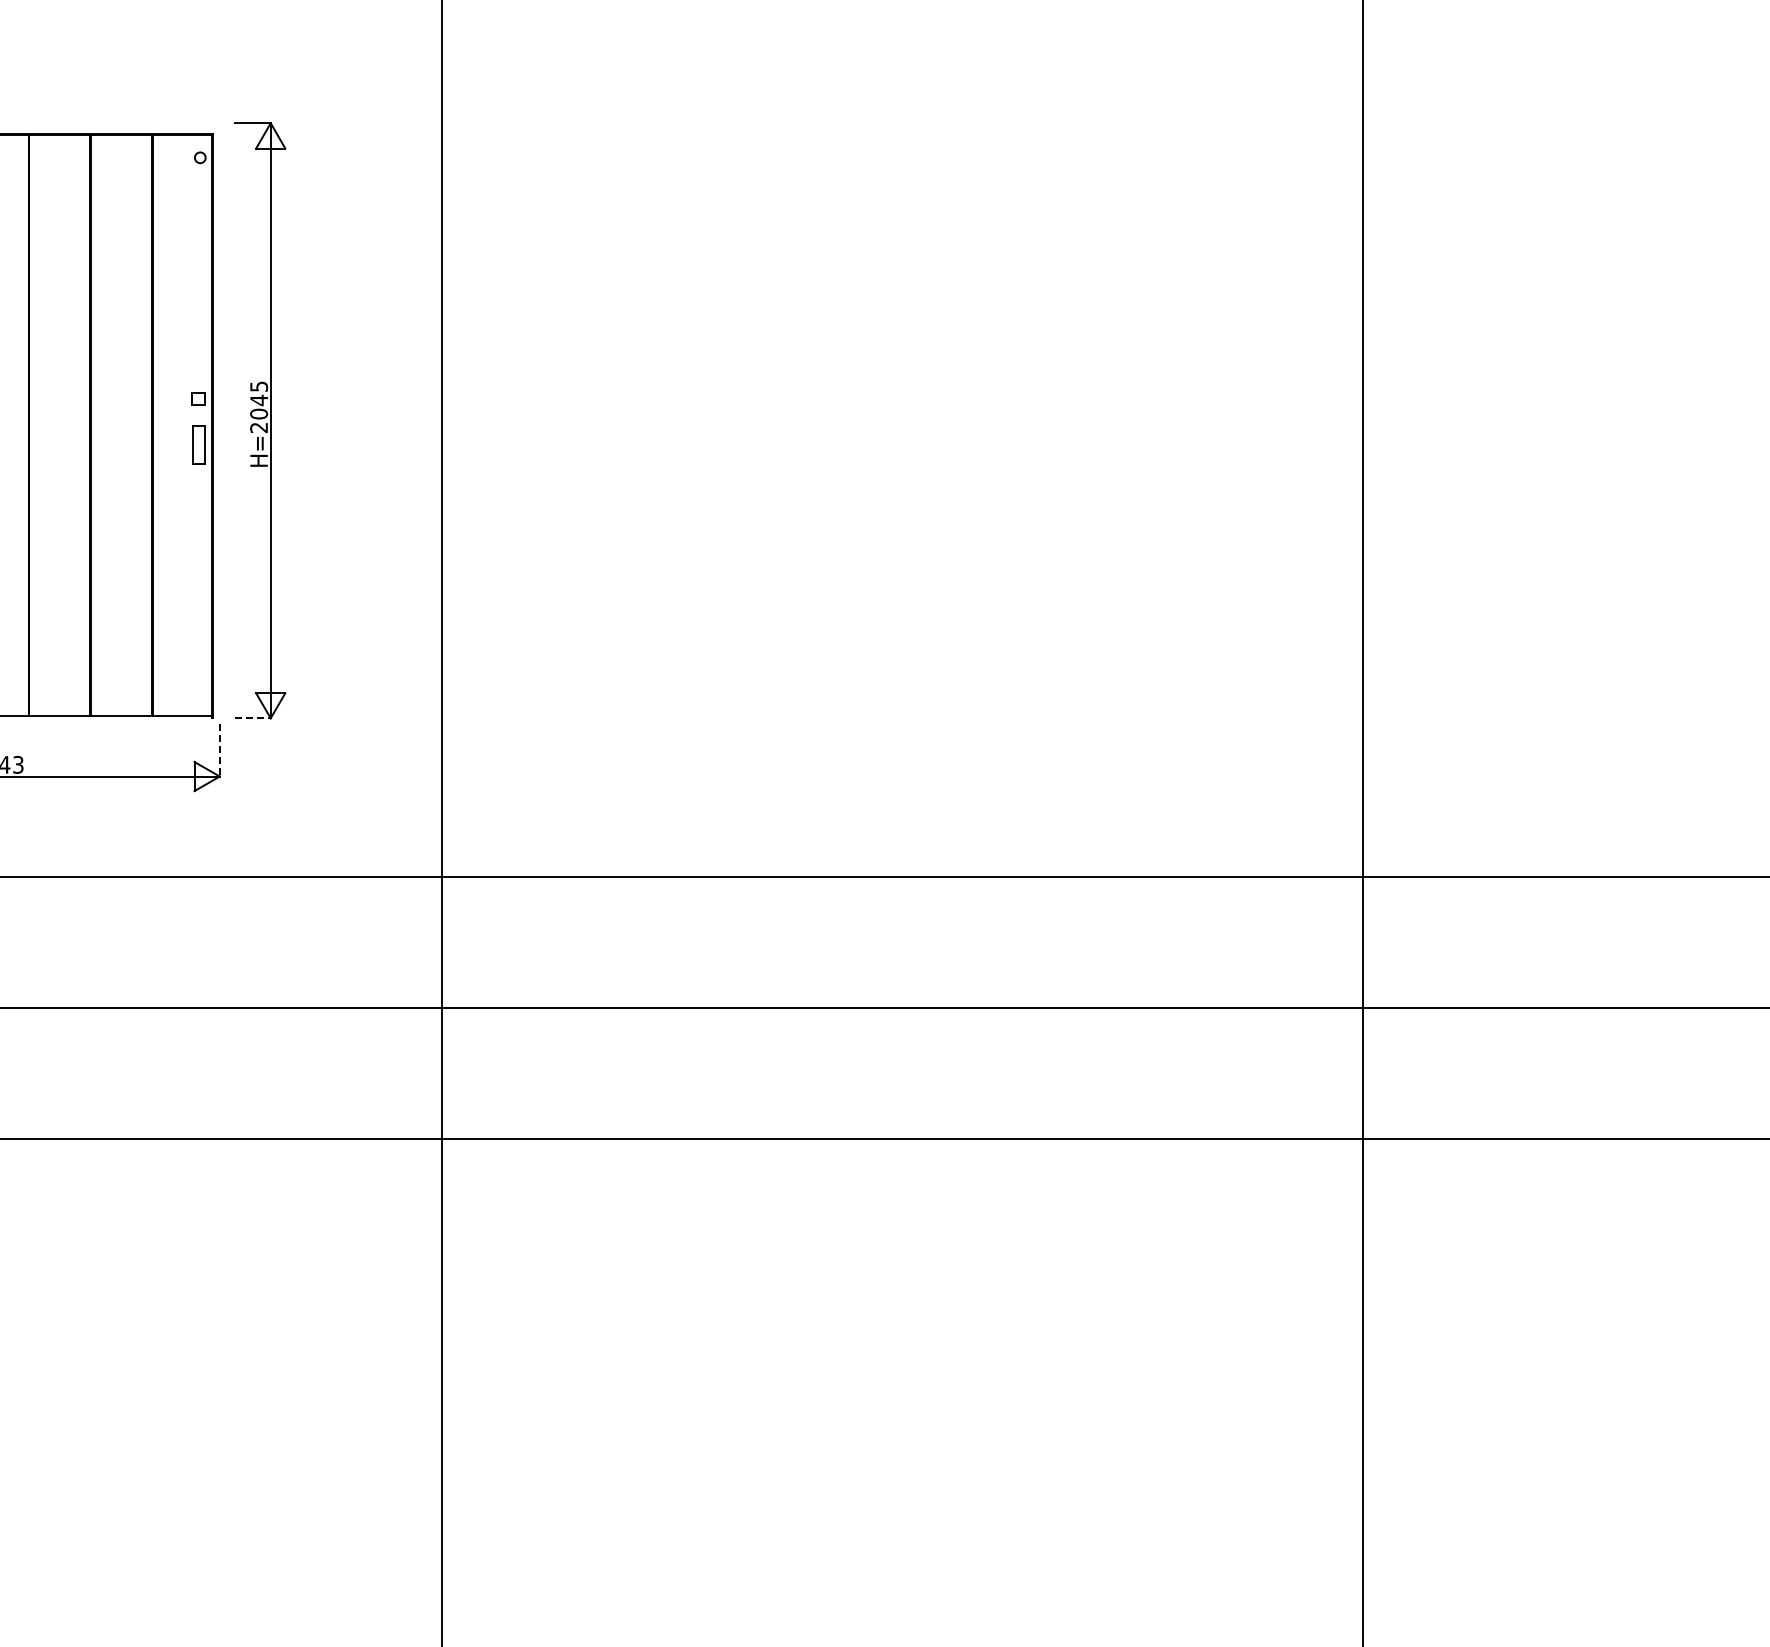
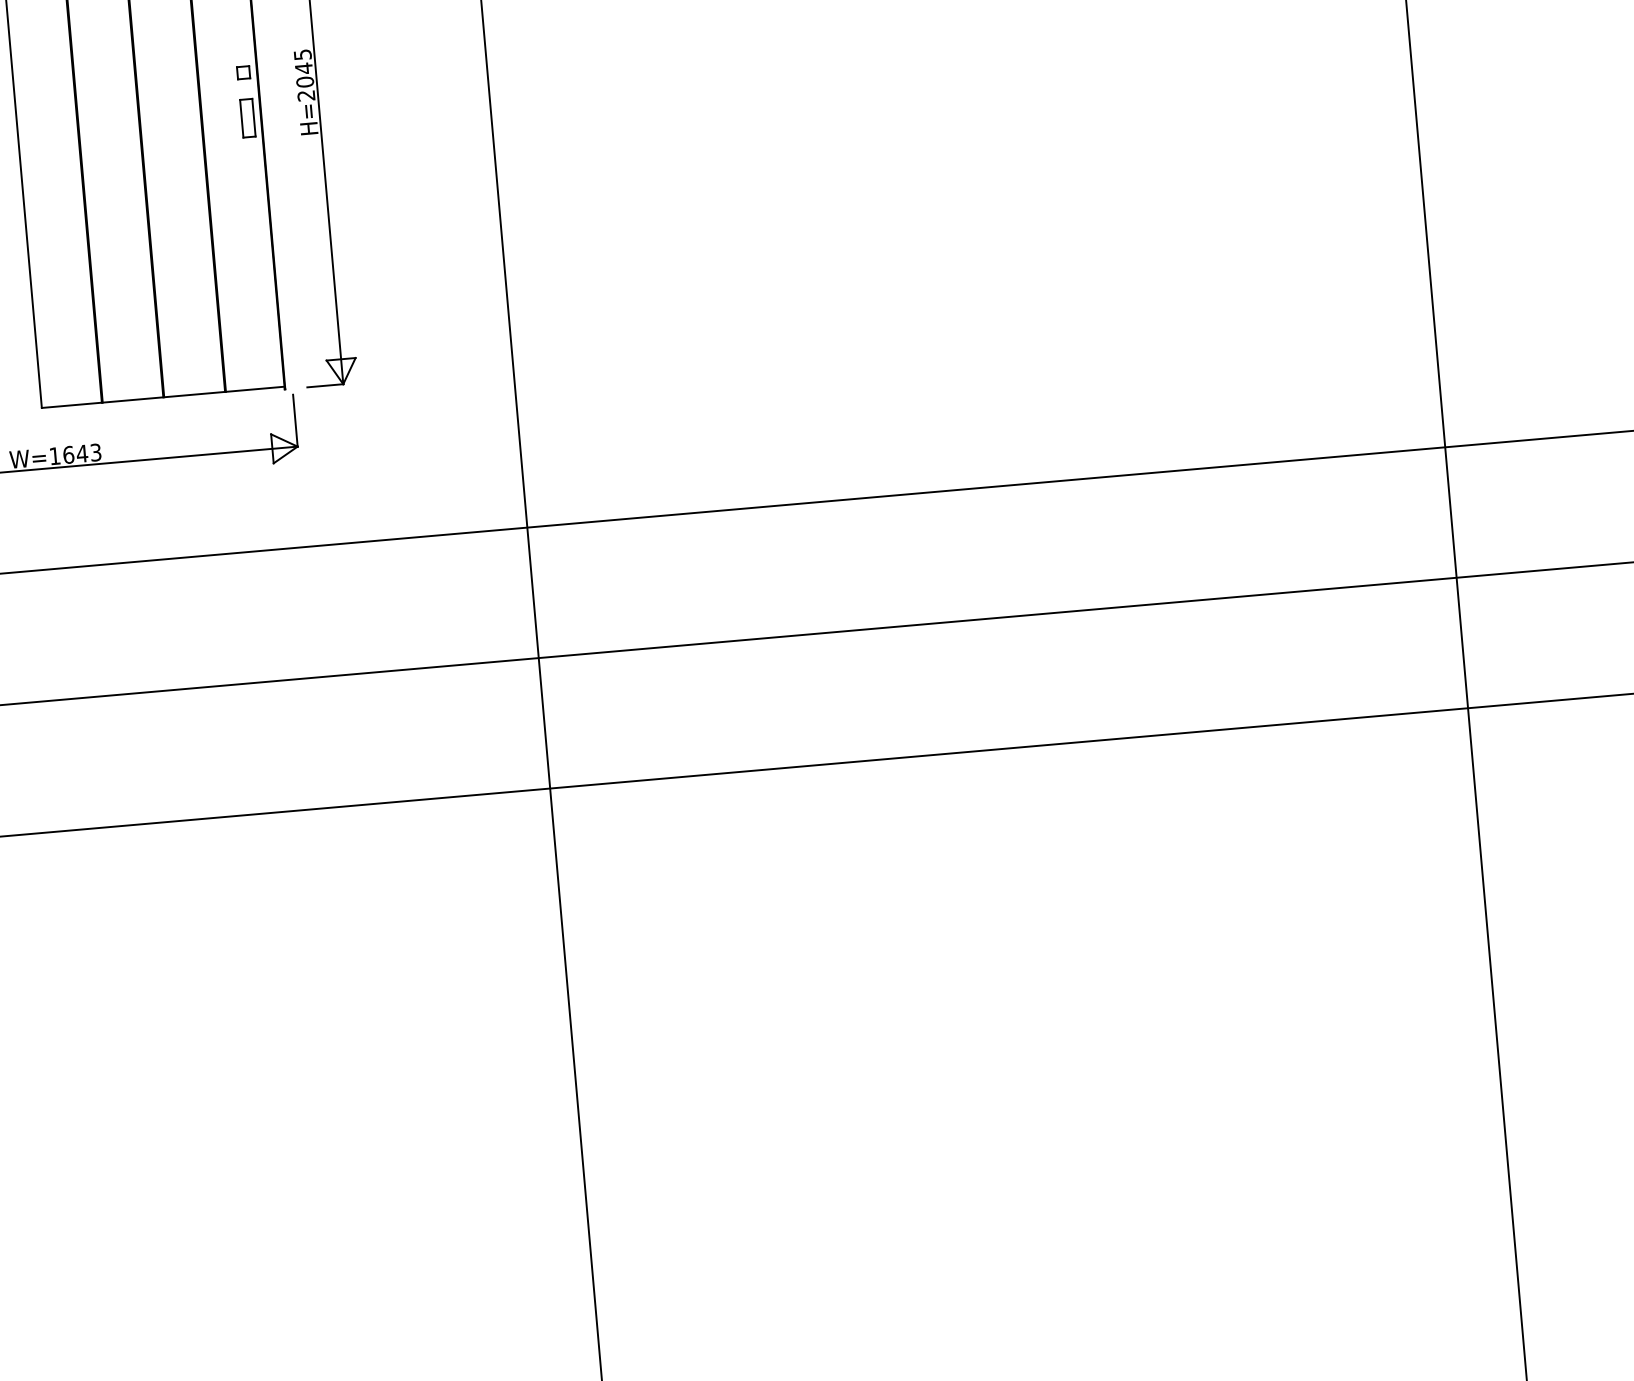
line: (253, 718) -> (326, 385), dashed -> solid
line: (219, 751) -> (295, 421), dashed -> solid

